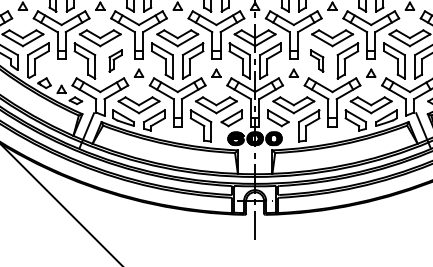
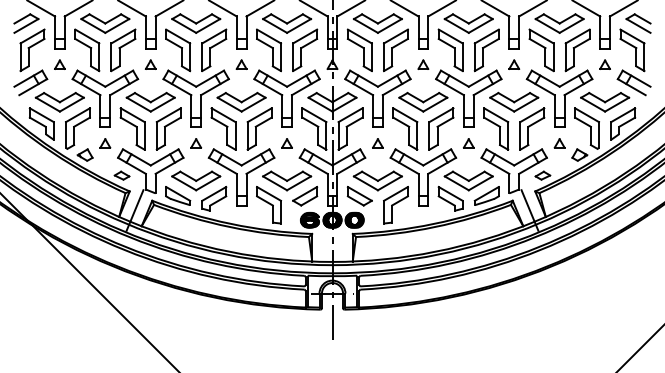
part: (115, 60) -> (168, 128), size x1.67
part: (317, 60) -> (405, 128), size x1.67
part: (61, 89) -> (105, 143), moved

